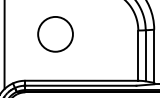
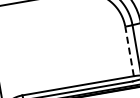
circle: (55, 34) -> (44, 44), removed
line: (138, 55) -> (129, 51), solid -> dashed

